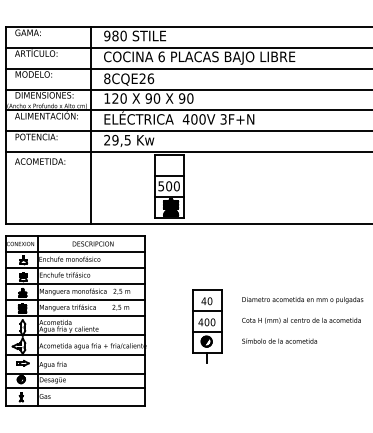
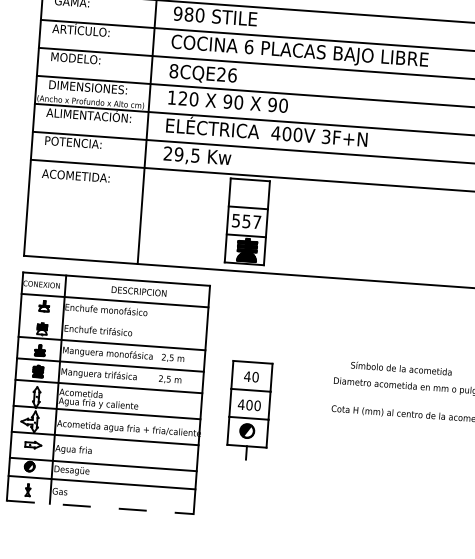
text: (172, 186) -> (251, 222), 500 -> 557
line: (75, 267) -> (113, 321), removed
part: (207, 326) -> (249, 410), moved
text: (279, 340) -> (401, 367), moved
line: (75, 406) -> (99, 508), solid -> dashed

